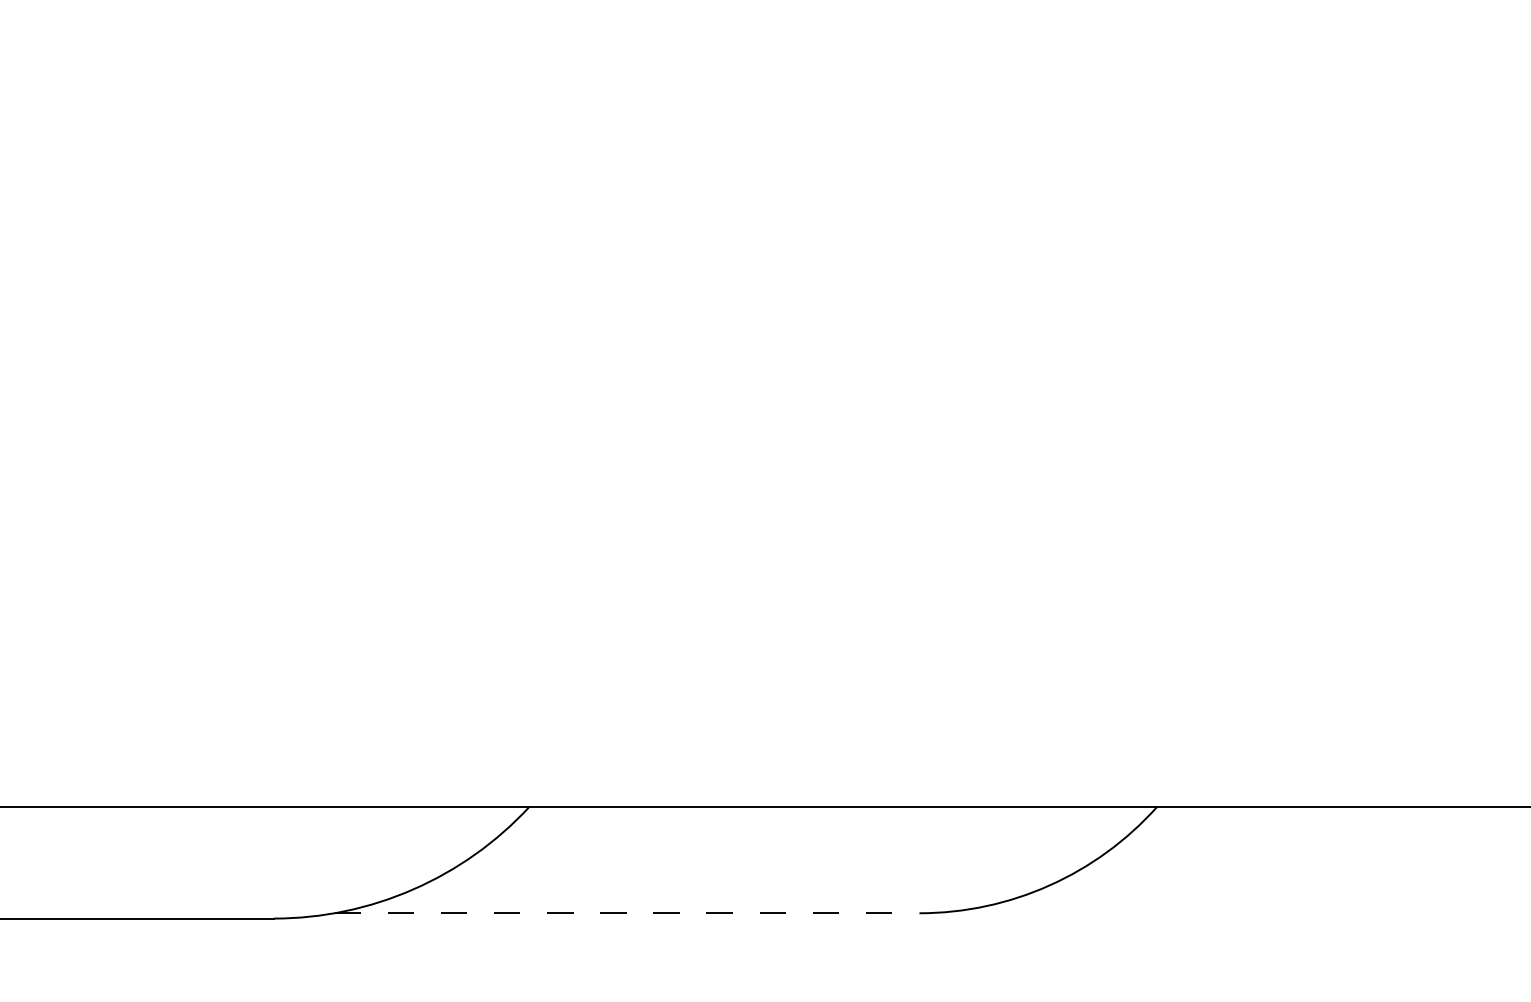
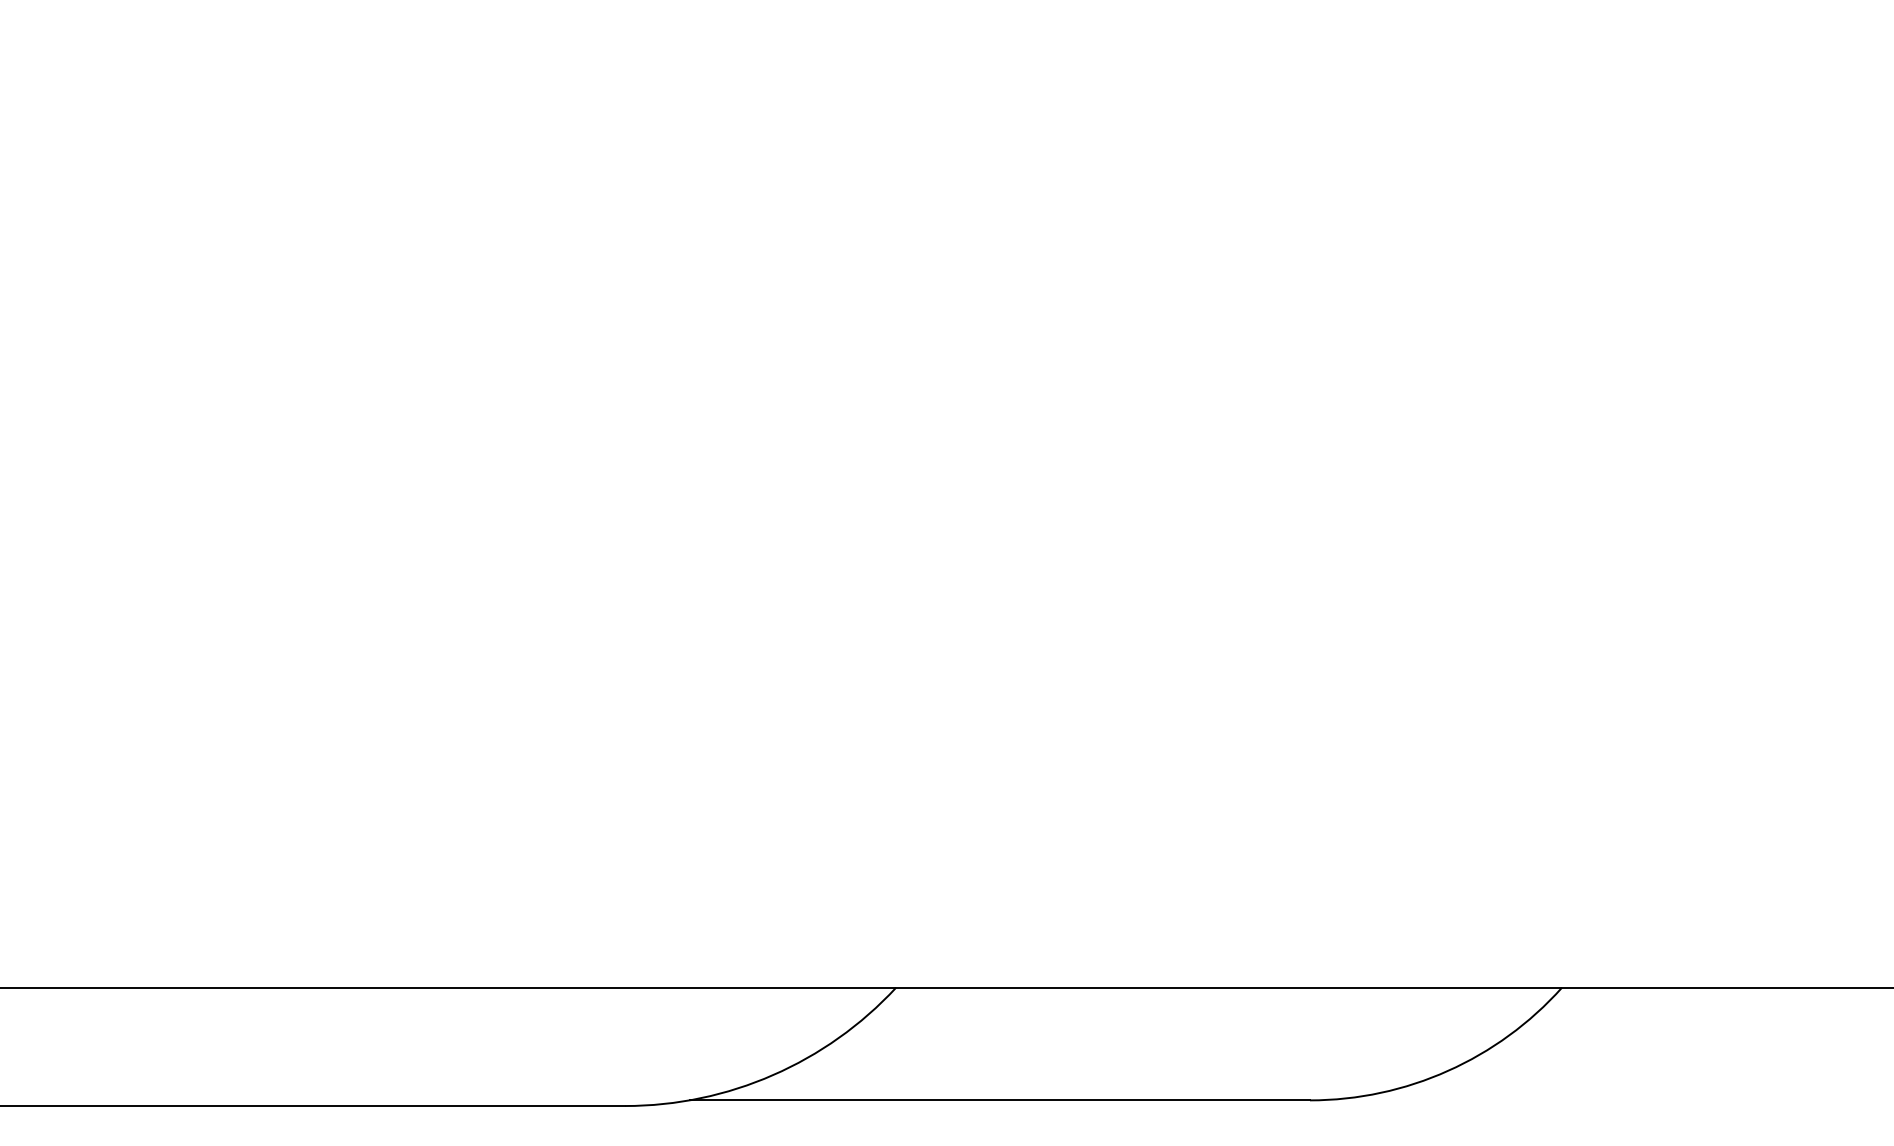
line: (627, 913) -> (1000, 1100), dashed -> solid

